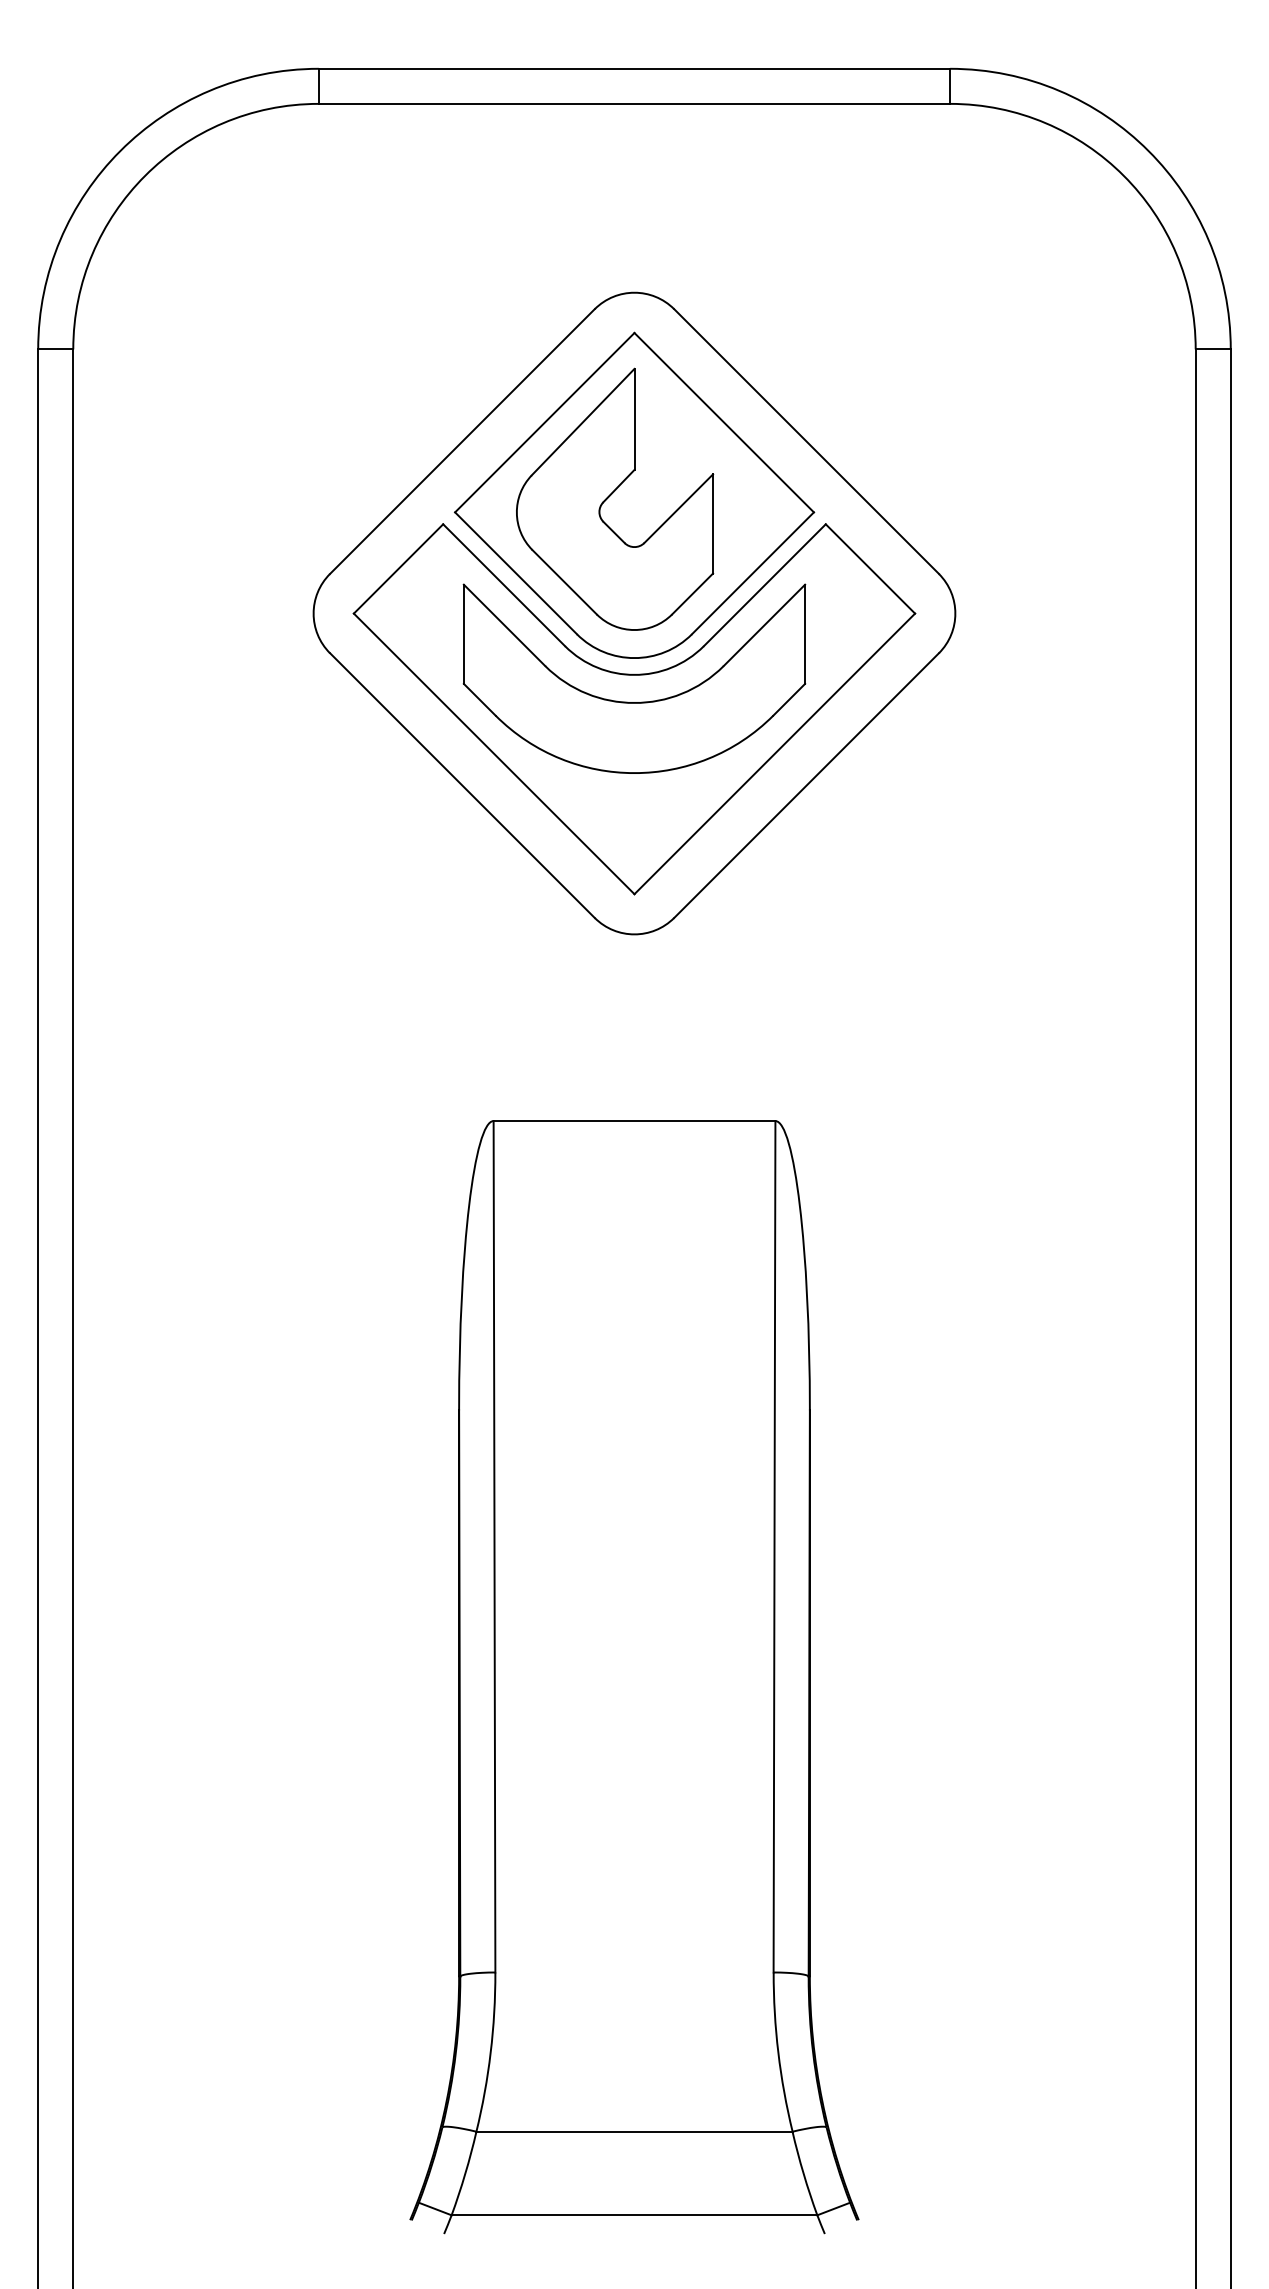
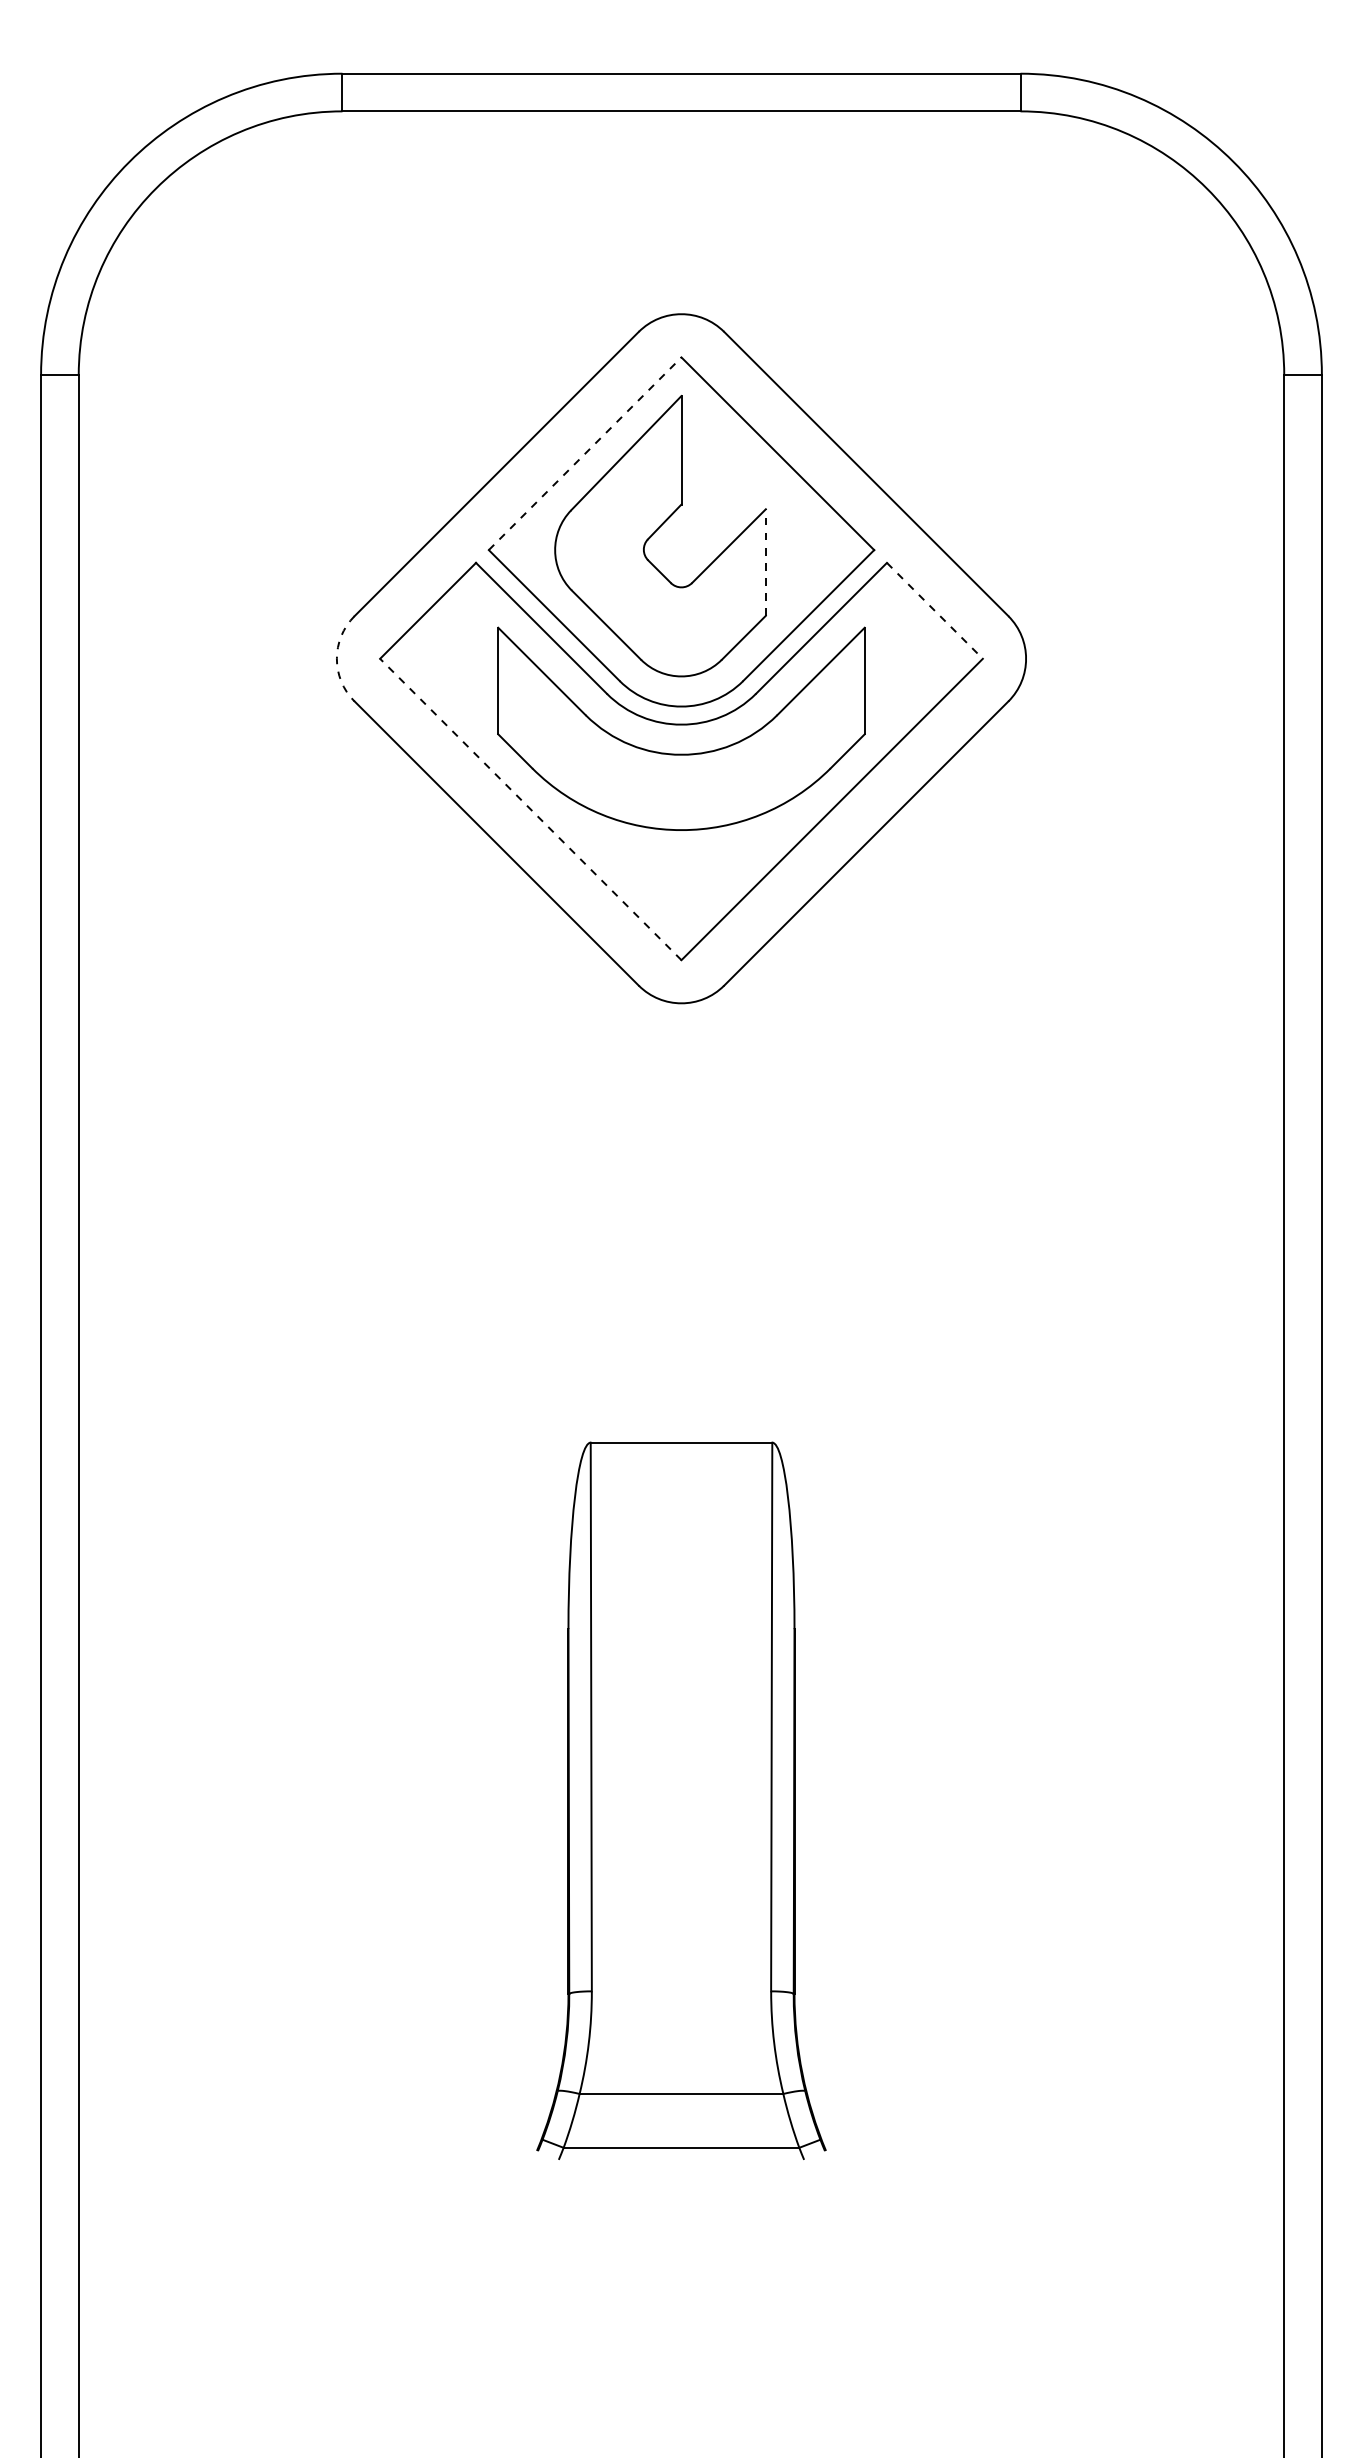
line: (545, 422) -> (585, 453), solid -> dashed
line: (712, 523) -> (765, 562), solid -> dashed
line: (870, 568) -> (934, 610), solid -> dashed
arc: (313, 613) -> (336, 658), solid -> dashed
line: (493, 753) -> (530, 809), solid -> dashed
part: (634, 1676) -> (681, 1800), size x0.6

